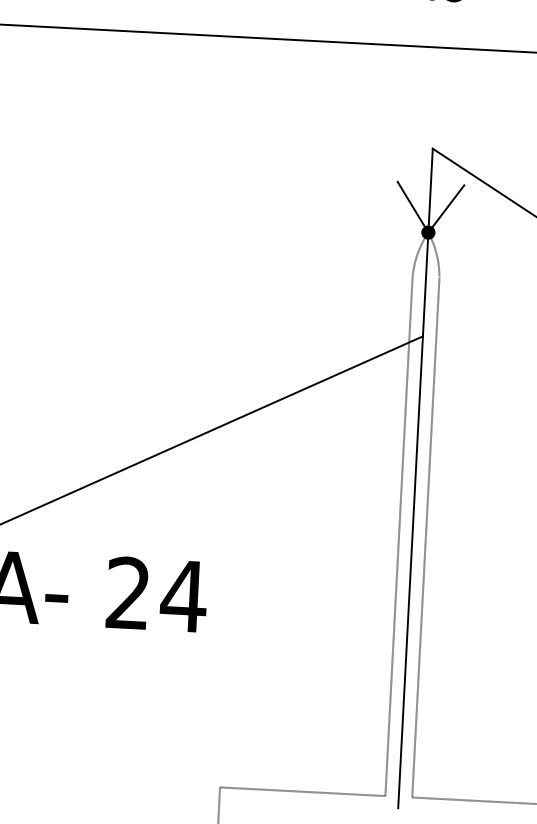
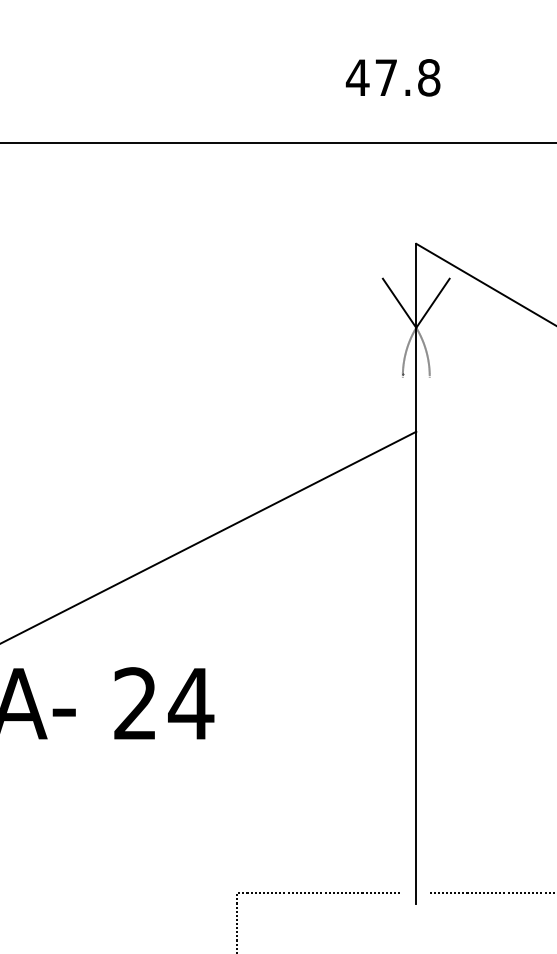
fill: (428, 232) -> (416, 327), removed
line: (398, 538) -> (402, 634), removed
line: (425, 539) -> (429, 634), removed

